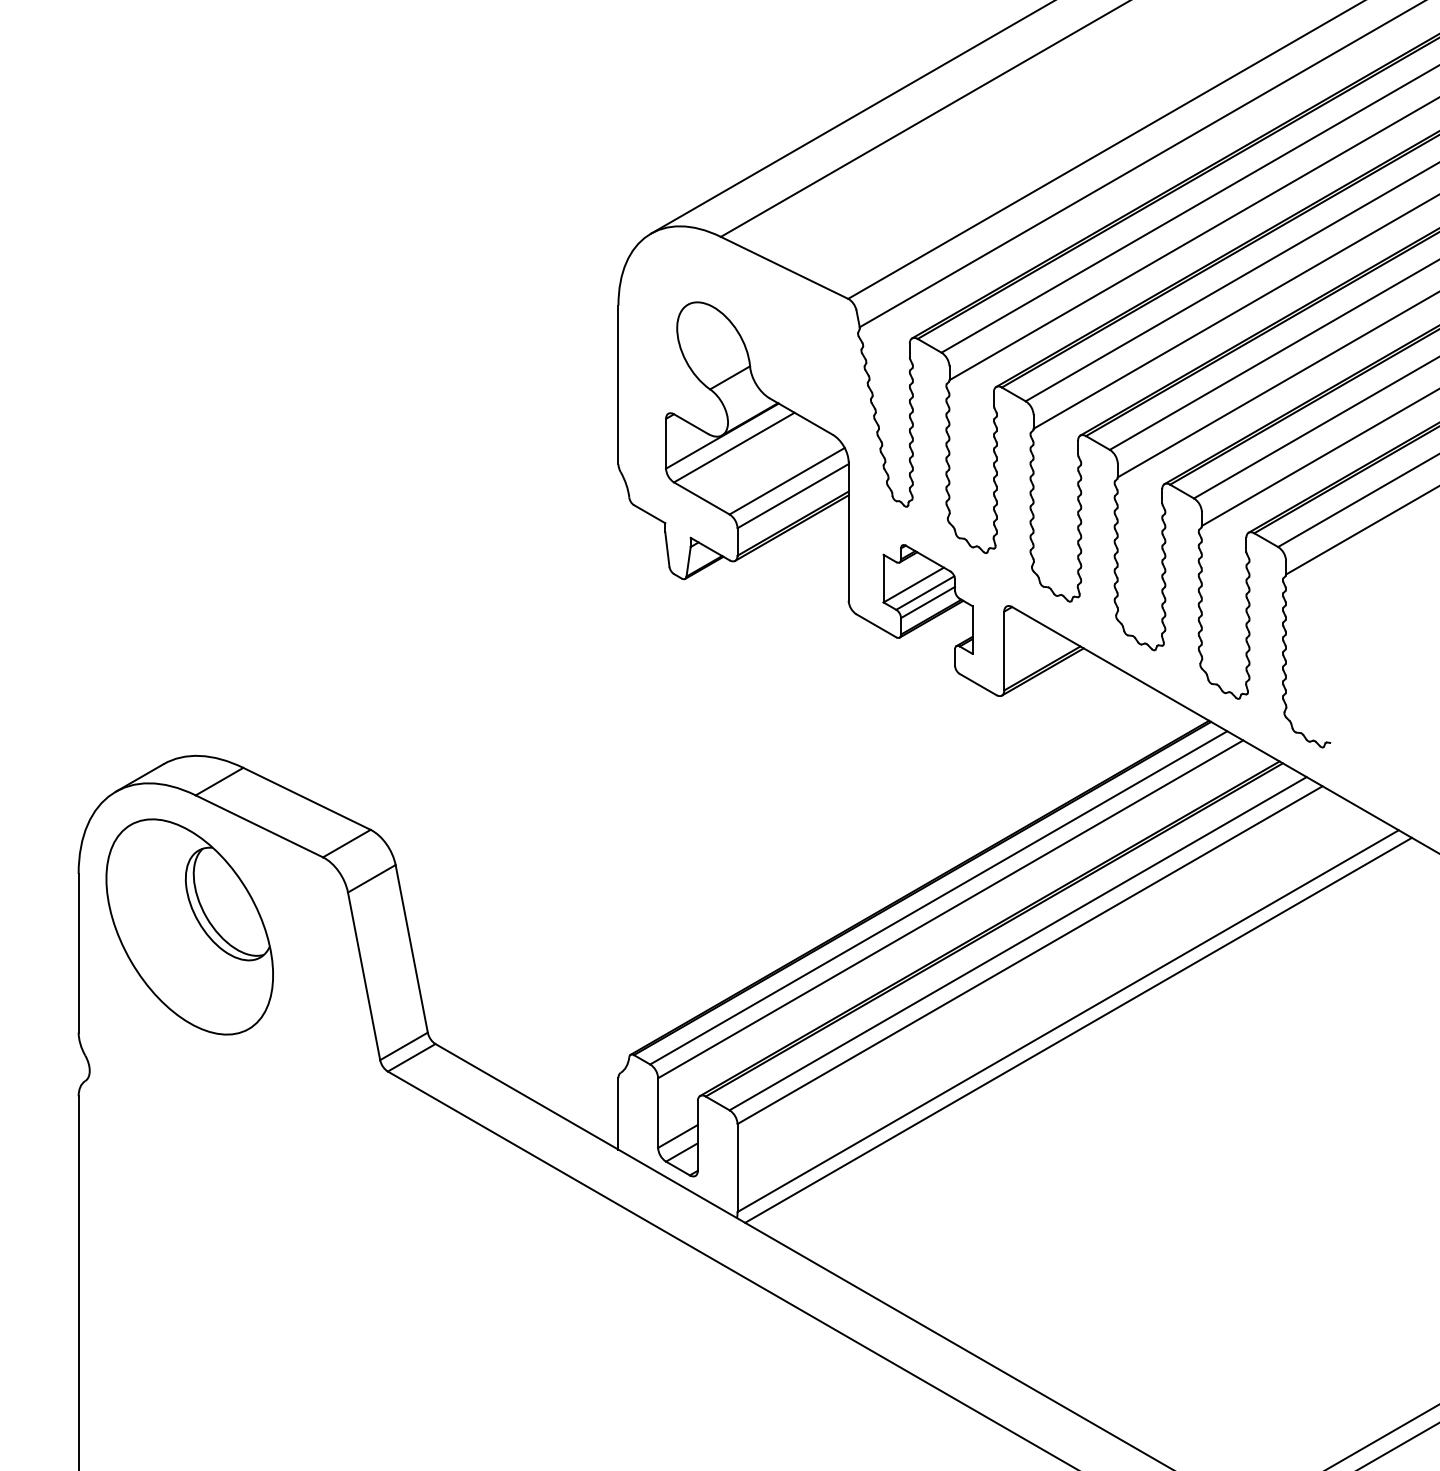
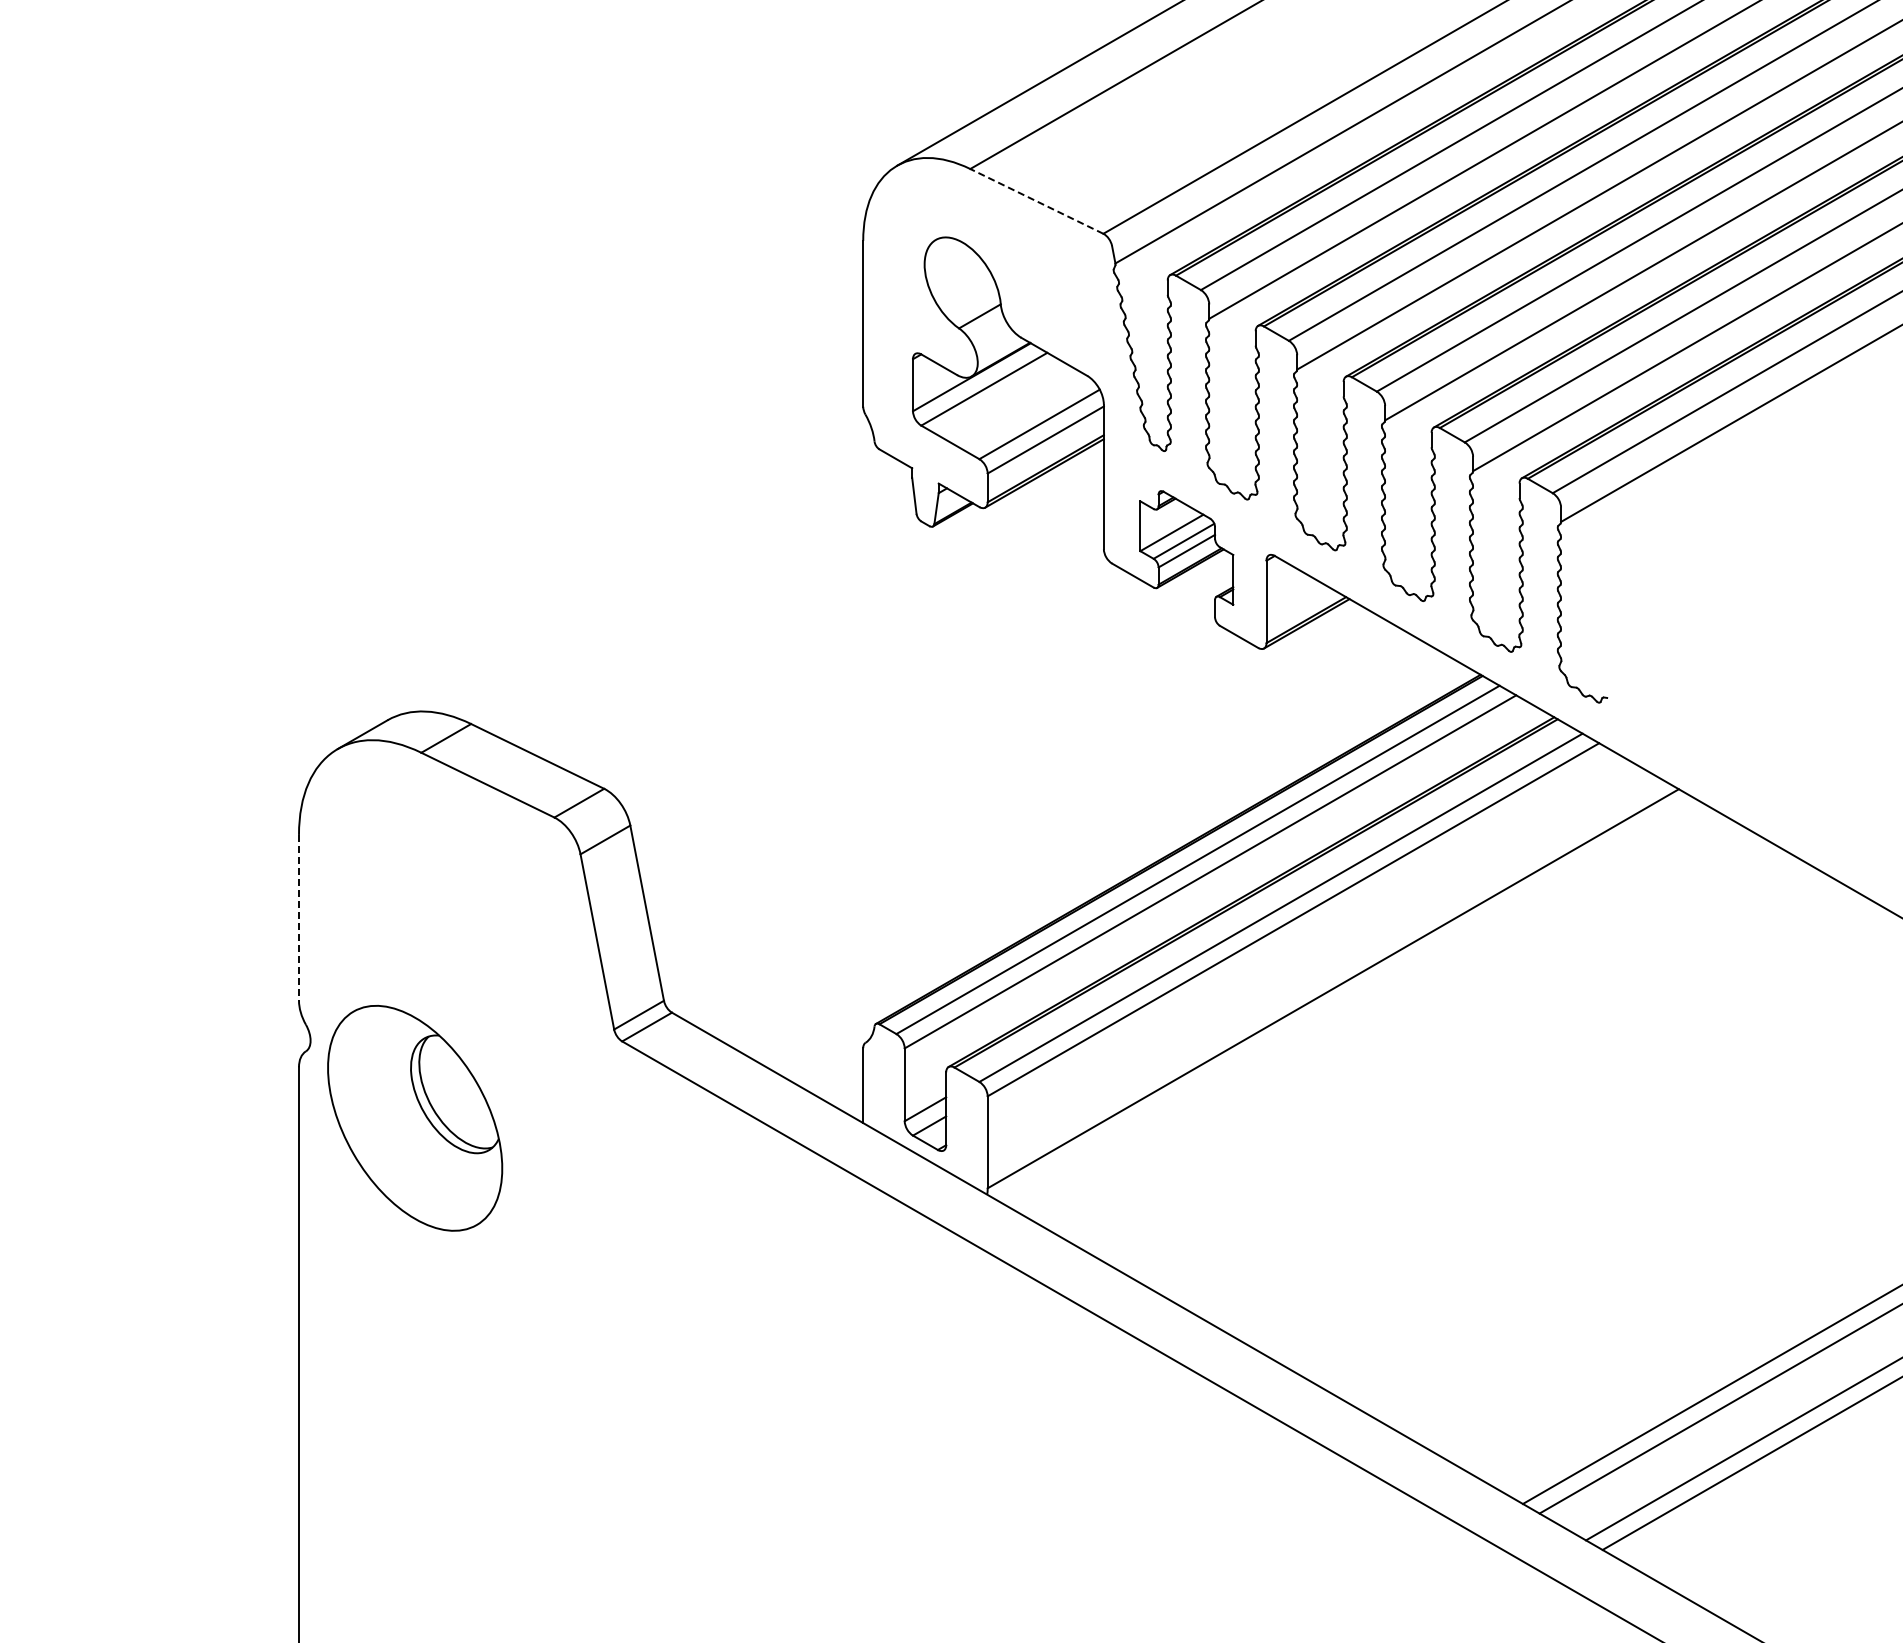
line: (784, 267) -> (1036, 201), solid -> dashed
part: (190, 926) -> (415, 1117), moved
line: (79, 952) -> (299, 917), solid -> dashed
line: (1077, 1030) -> (1343, 998), removed

